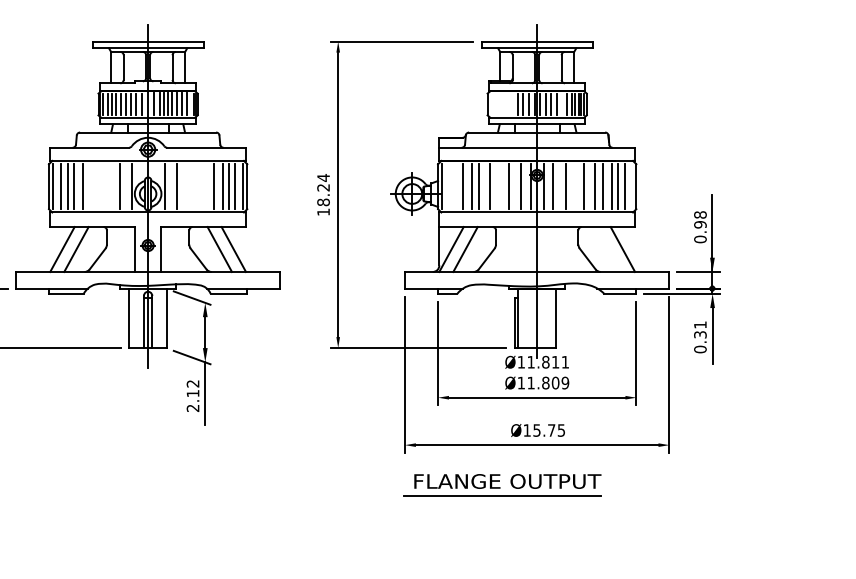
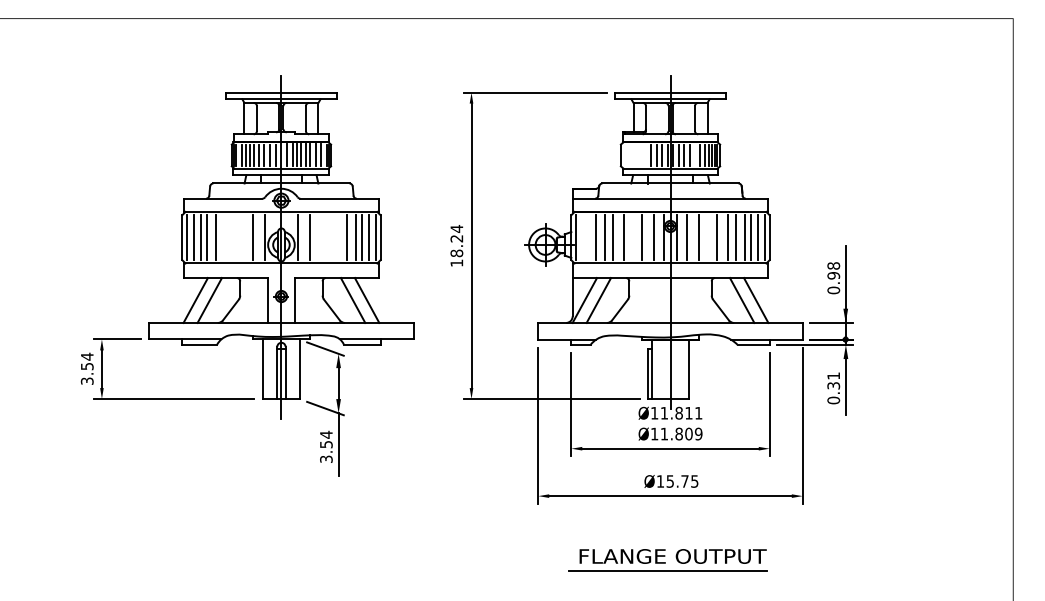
line: (632, 186) -> (765, 237), added
line: (608, 249) -> (741, 300), added
text: (193, 395) -> (326, 446), 2.12 -> 3.54
part: (502, 485) -> (667, 560), moved

